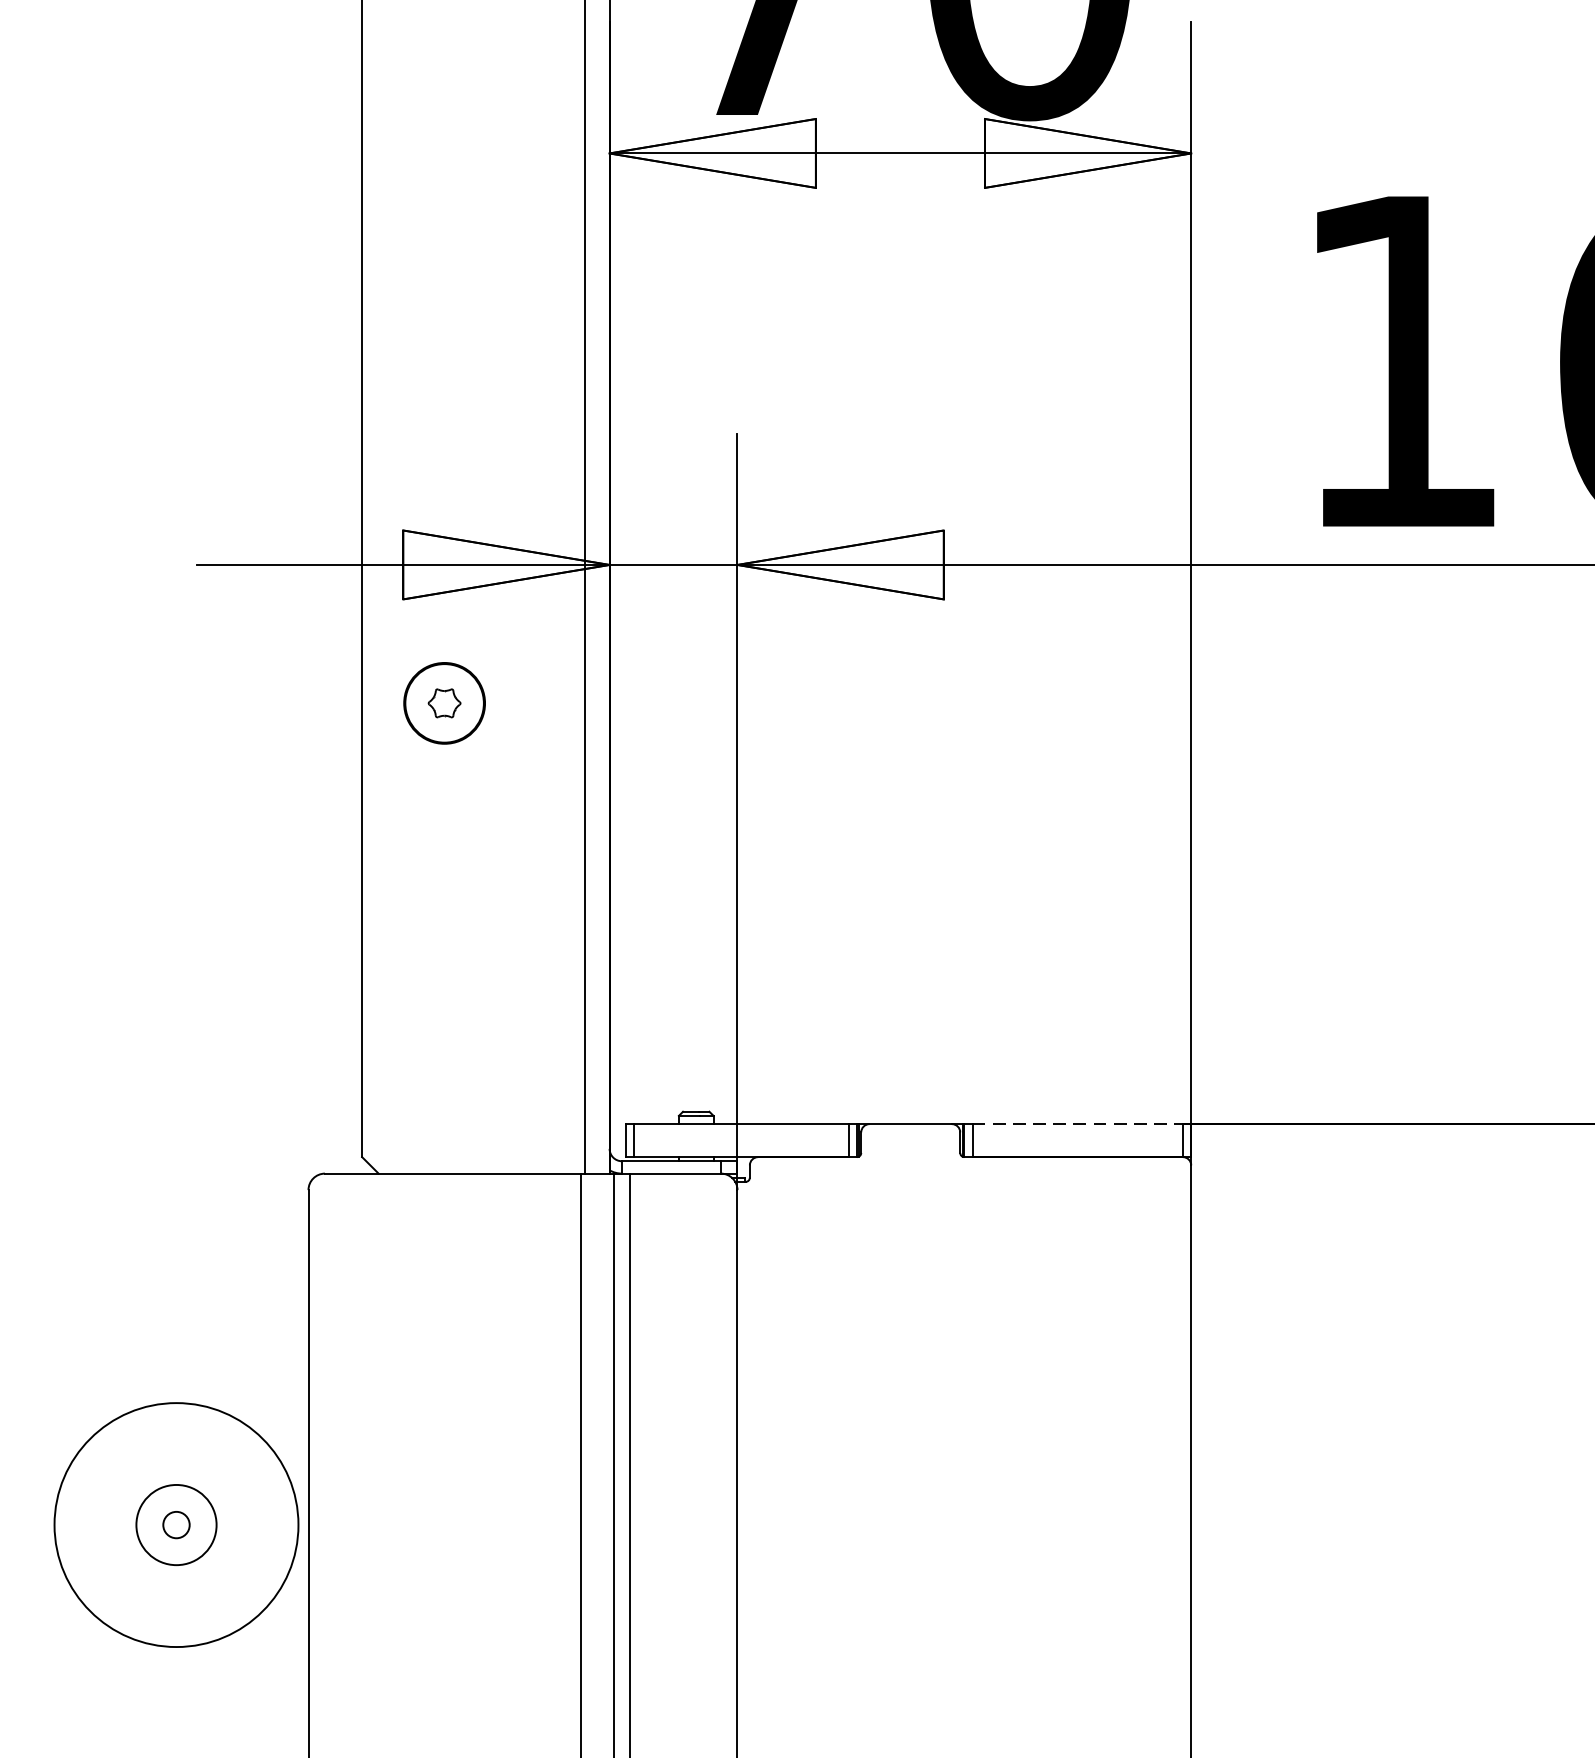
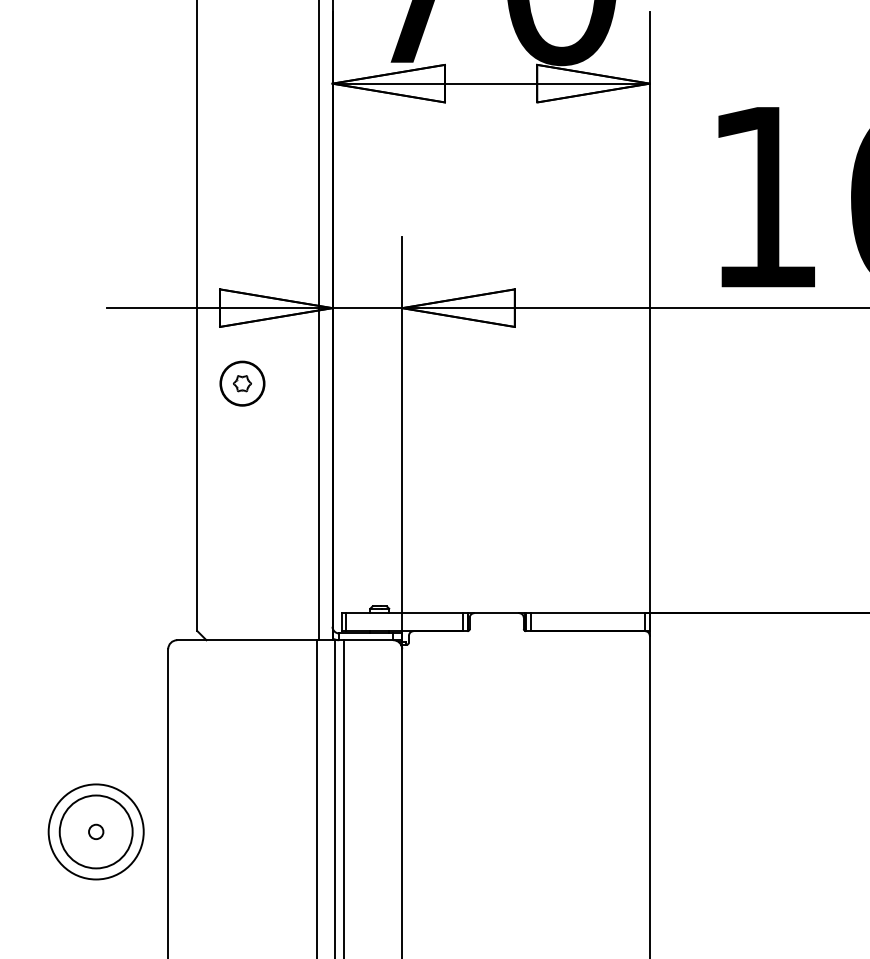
line: (1078, 1124) -> (588, 613), dashed -> solid
circle: (175, 1524) -> (95, 831), size x0.71
circle: (175, 1524) -> (95, 831), size x1.67

